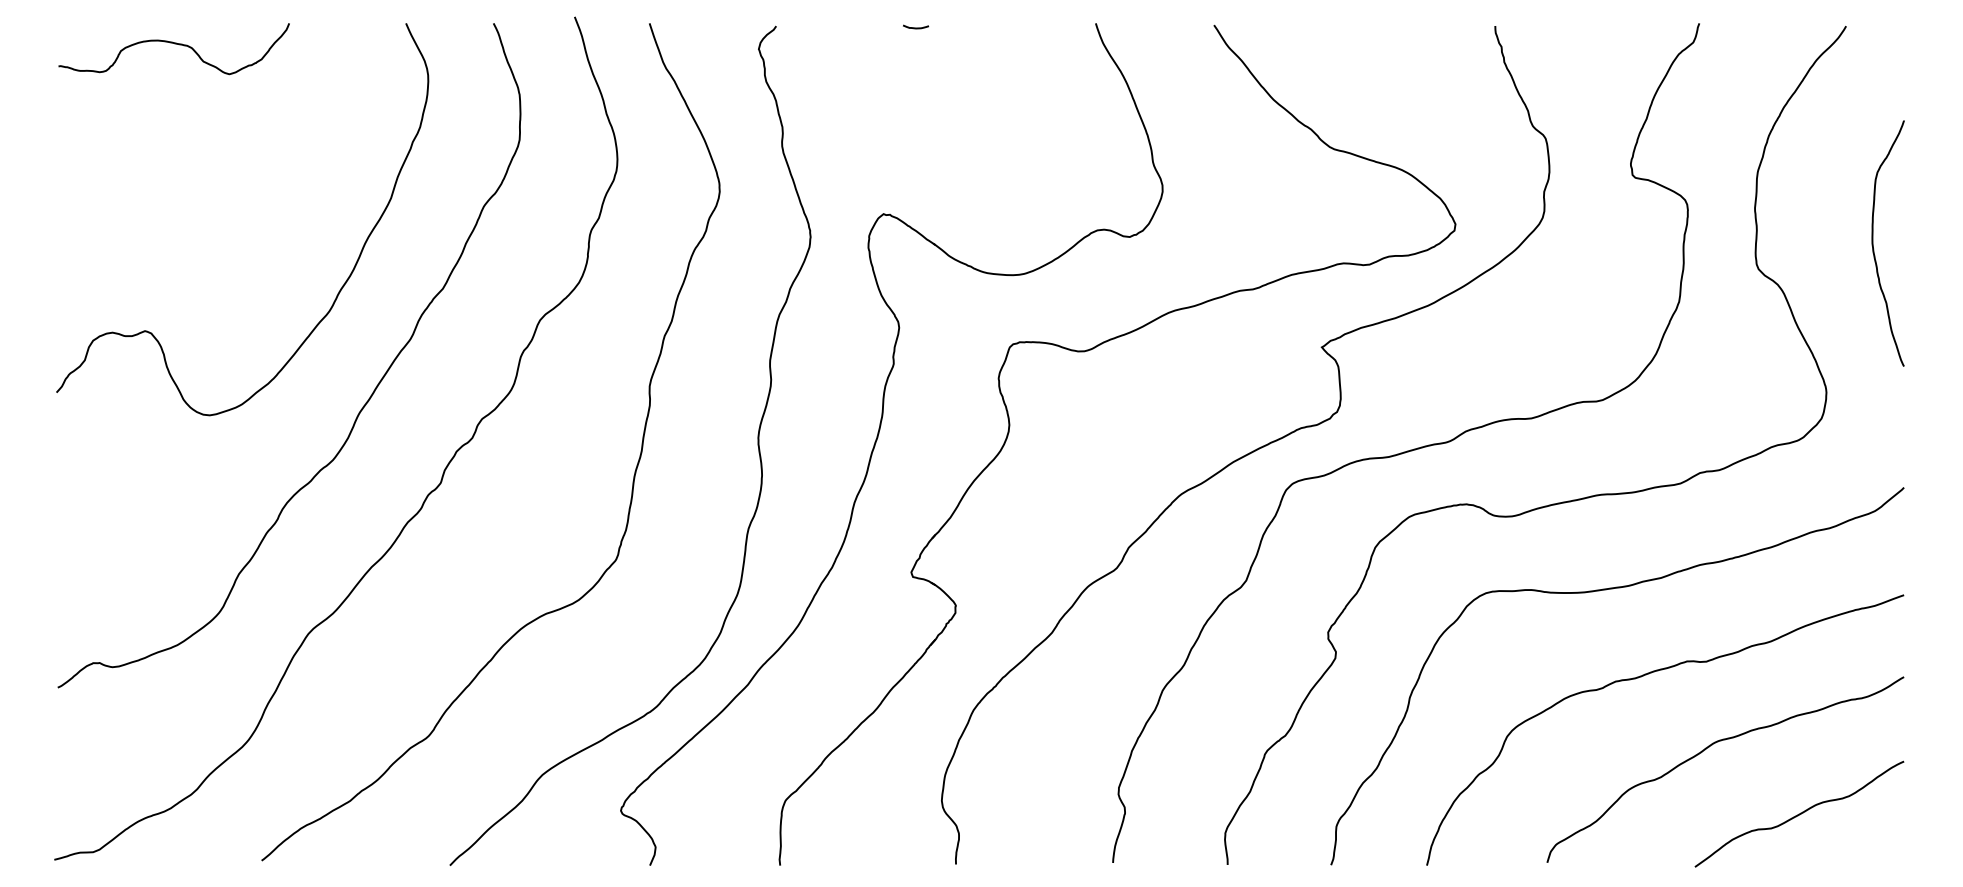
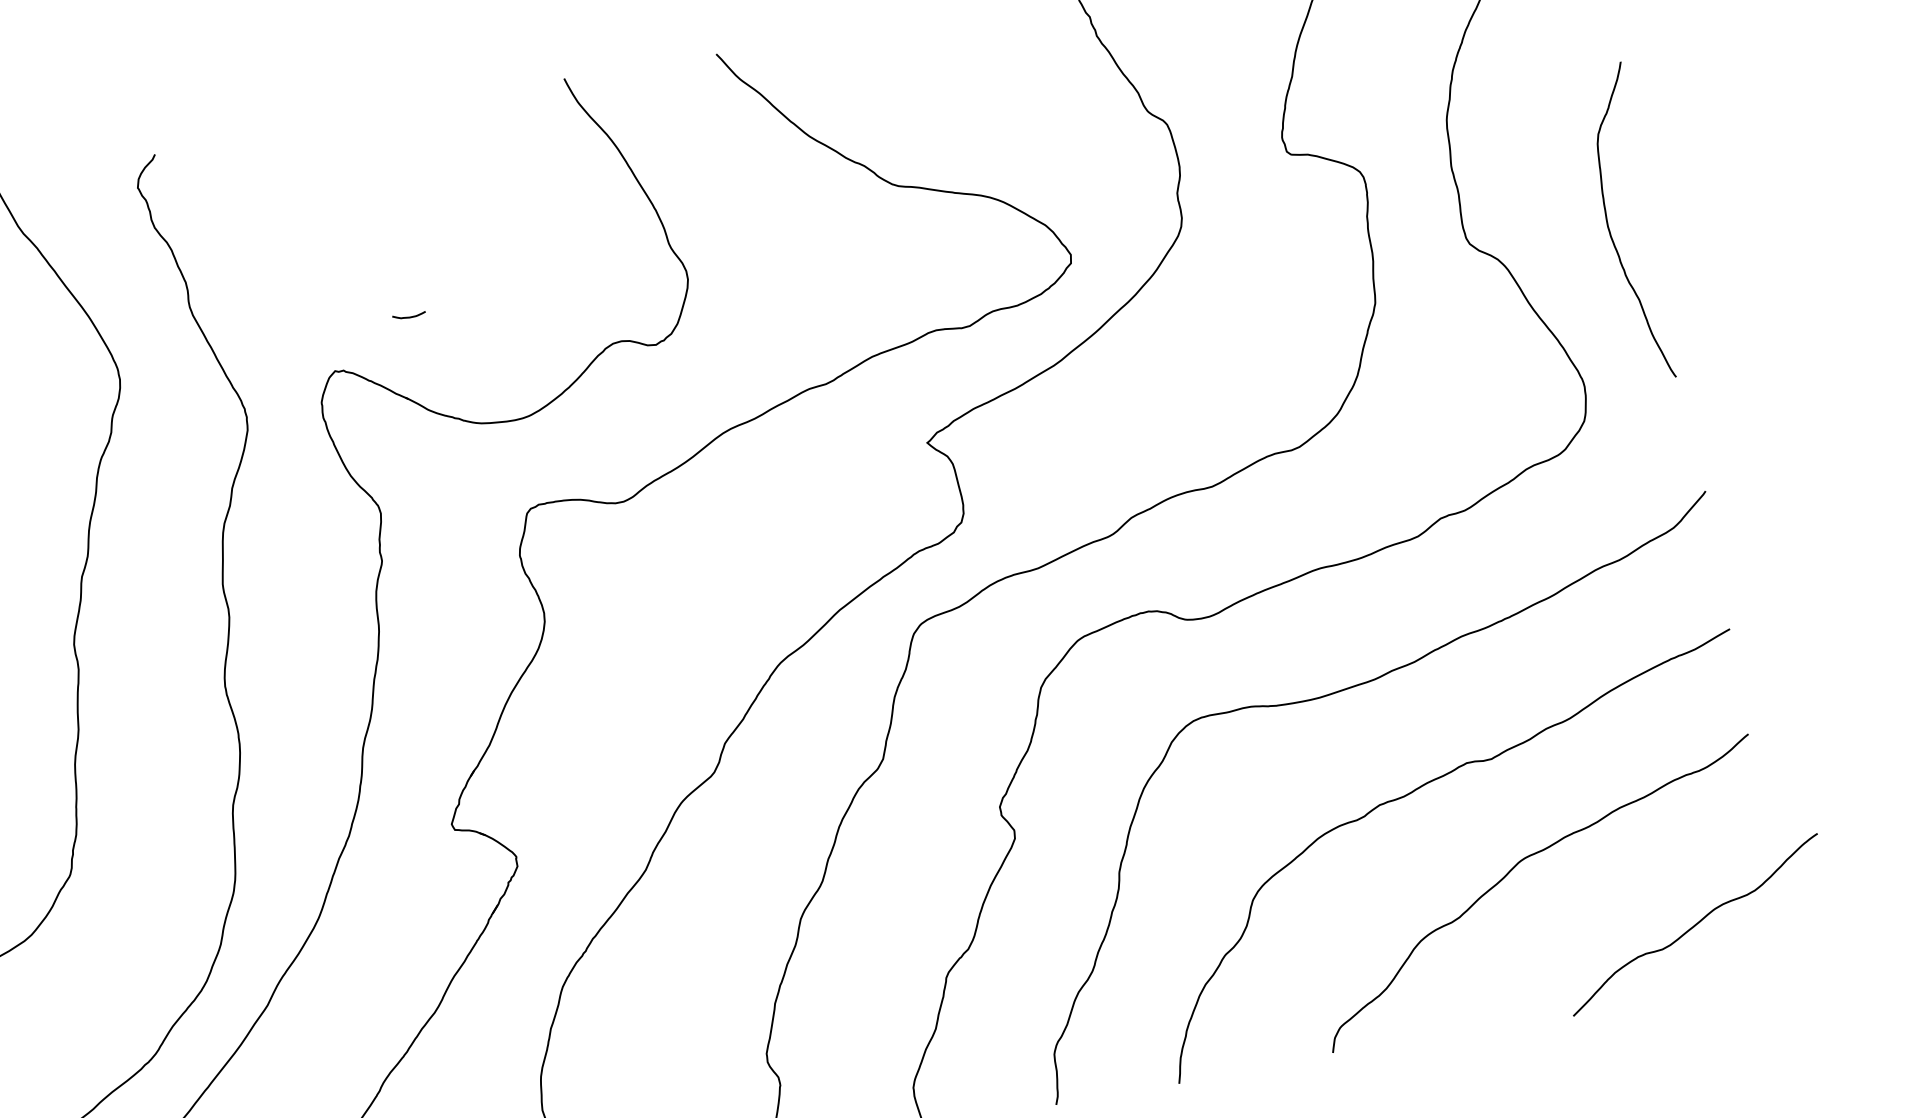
curve: (916, 27) -> (409, 316), moved
curve: (1873, 243) -> (1609, 226), moved
curve: (1799, 813) -> (1695, 923), moved

